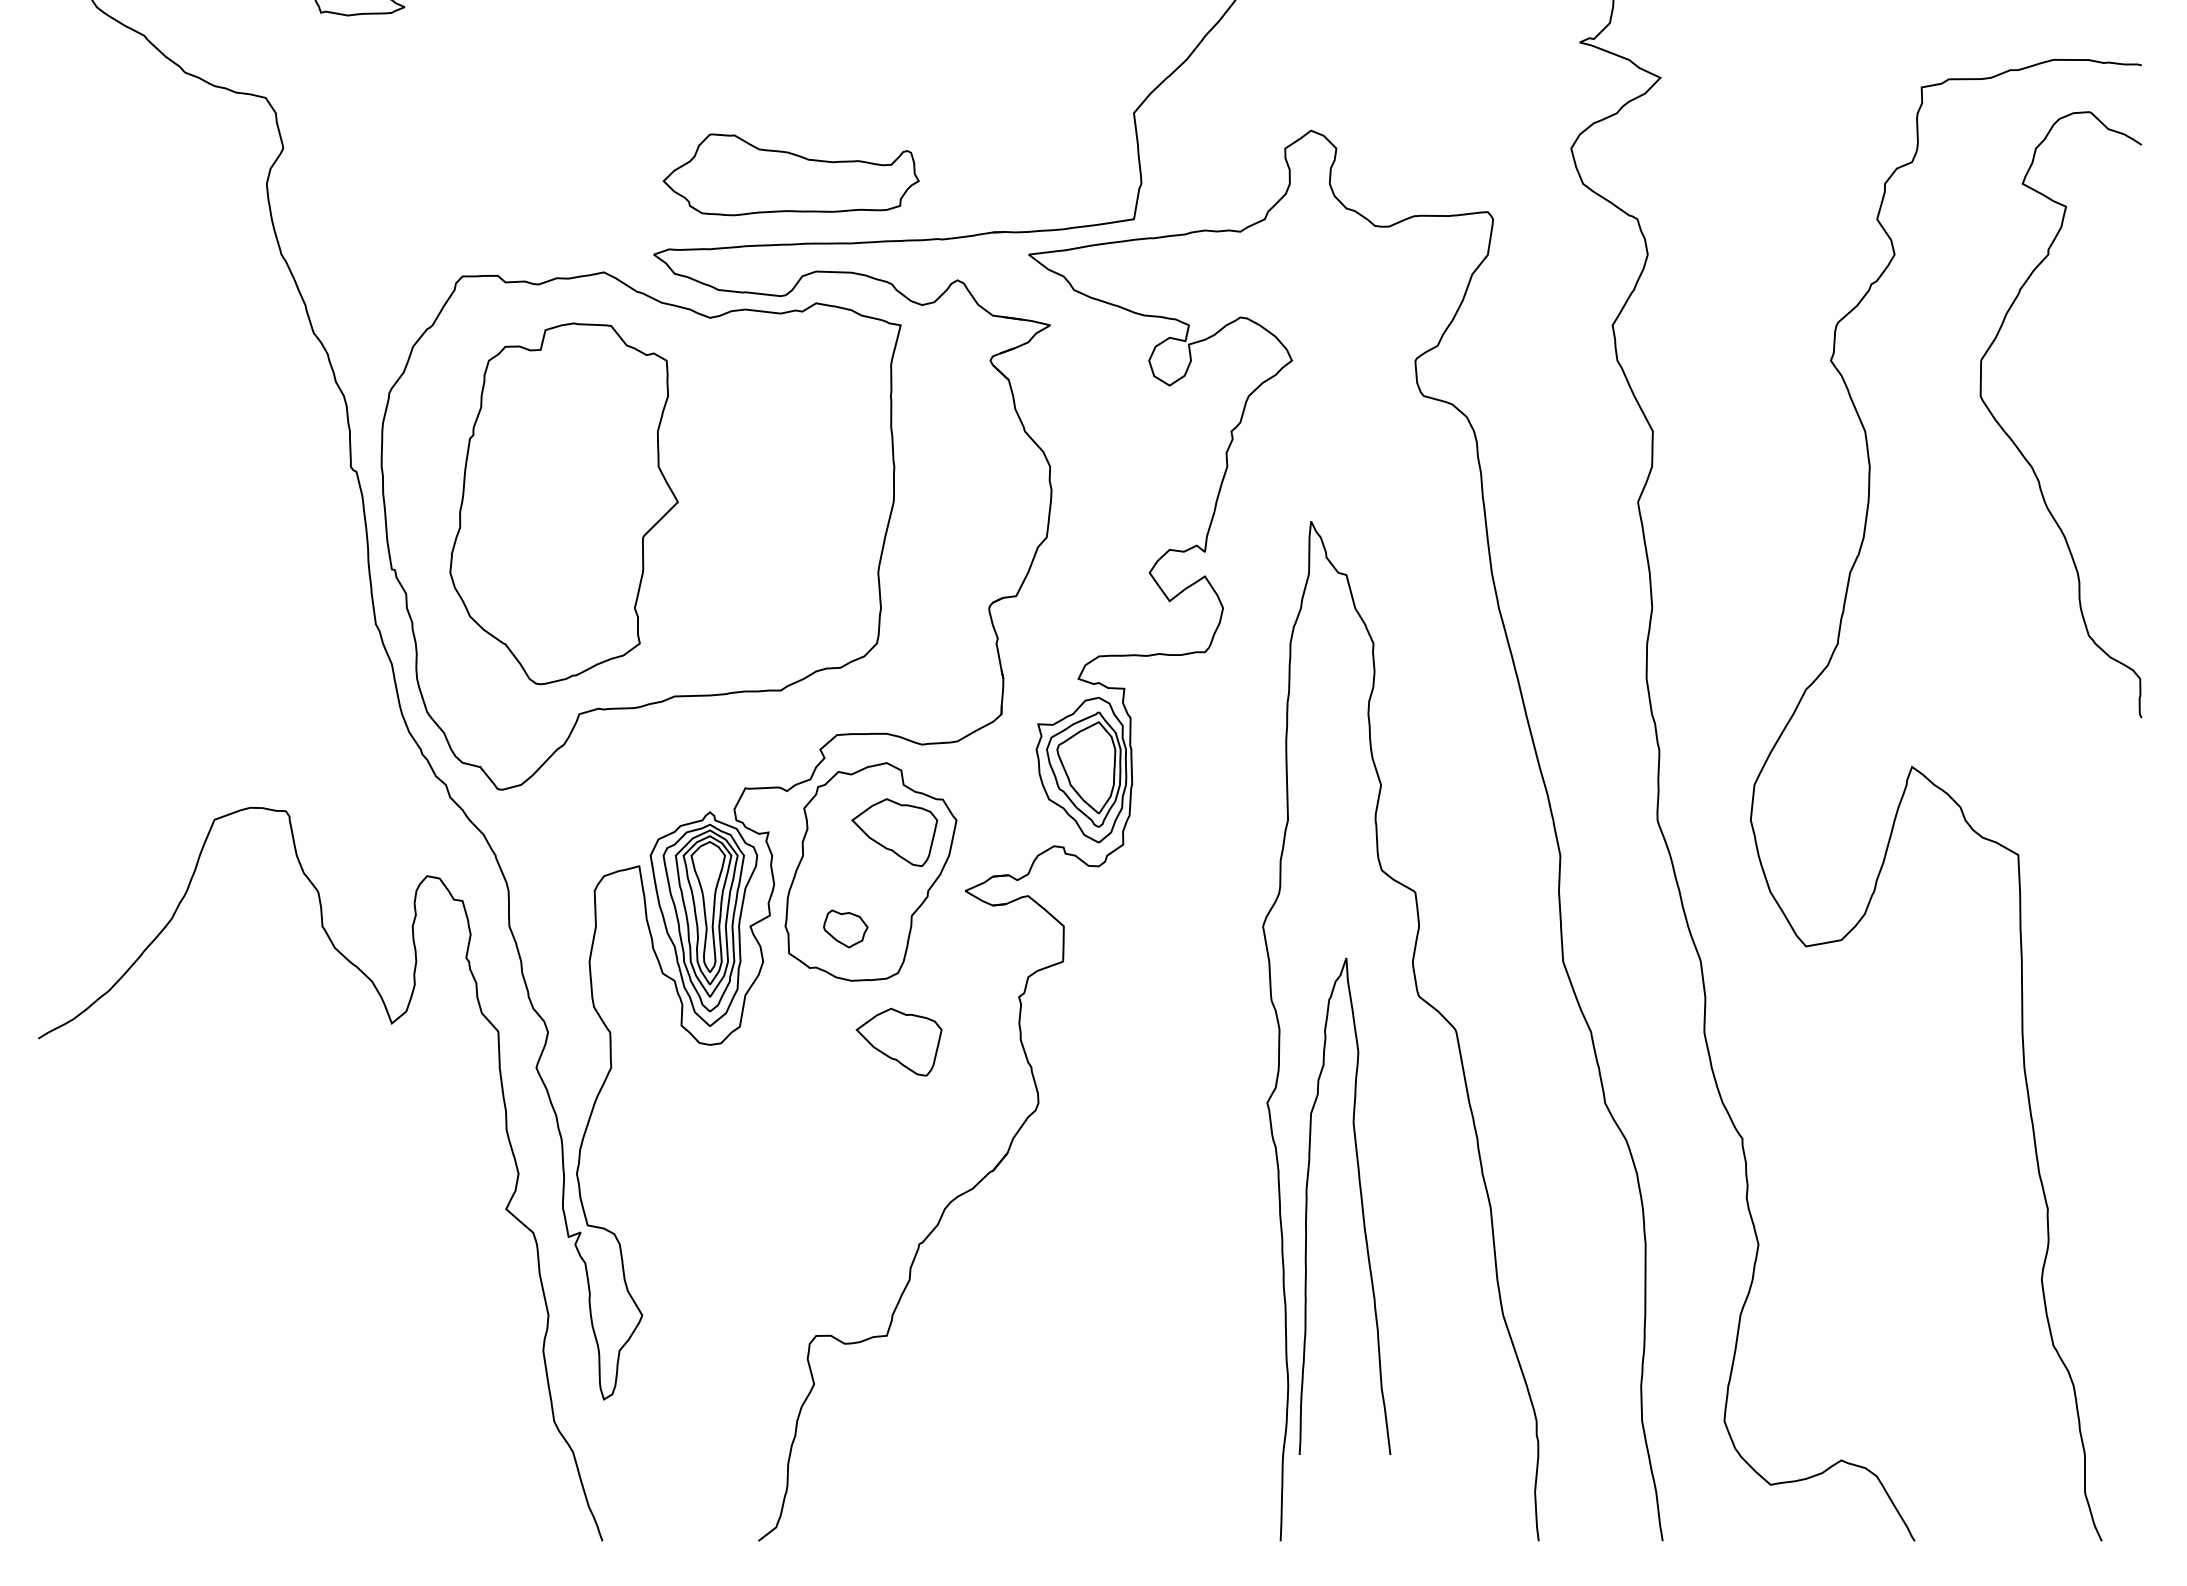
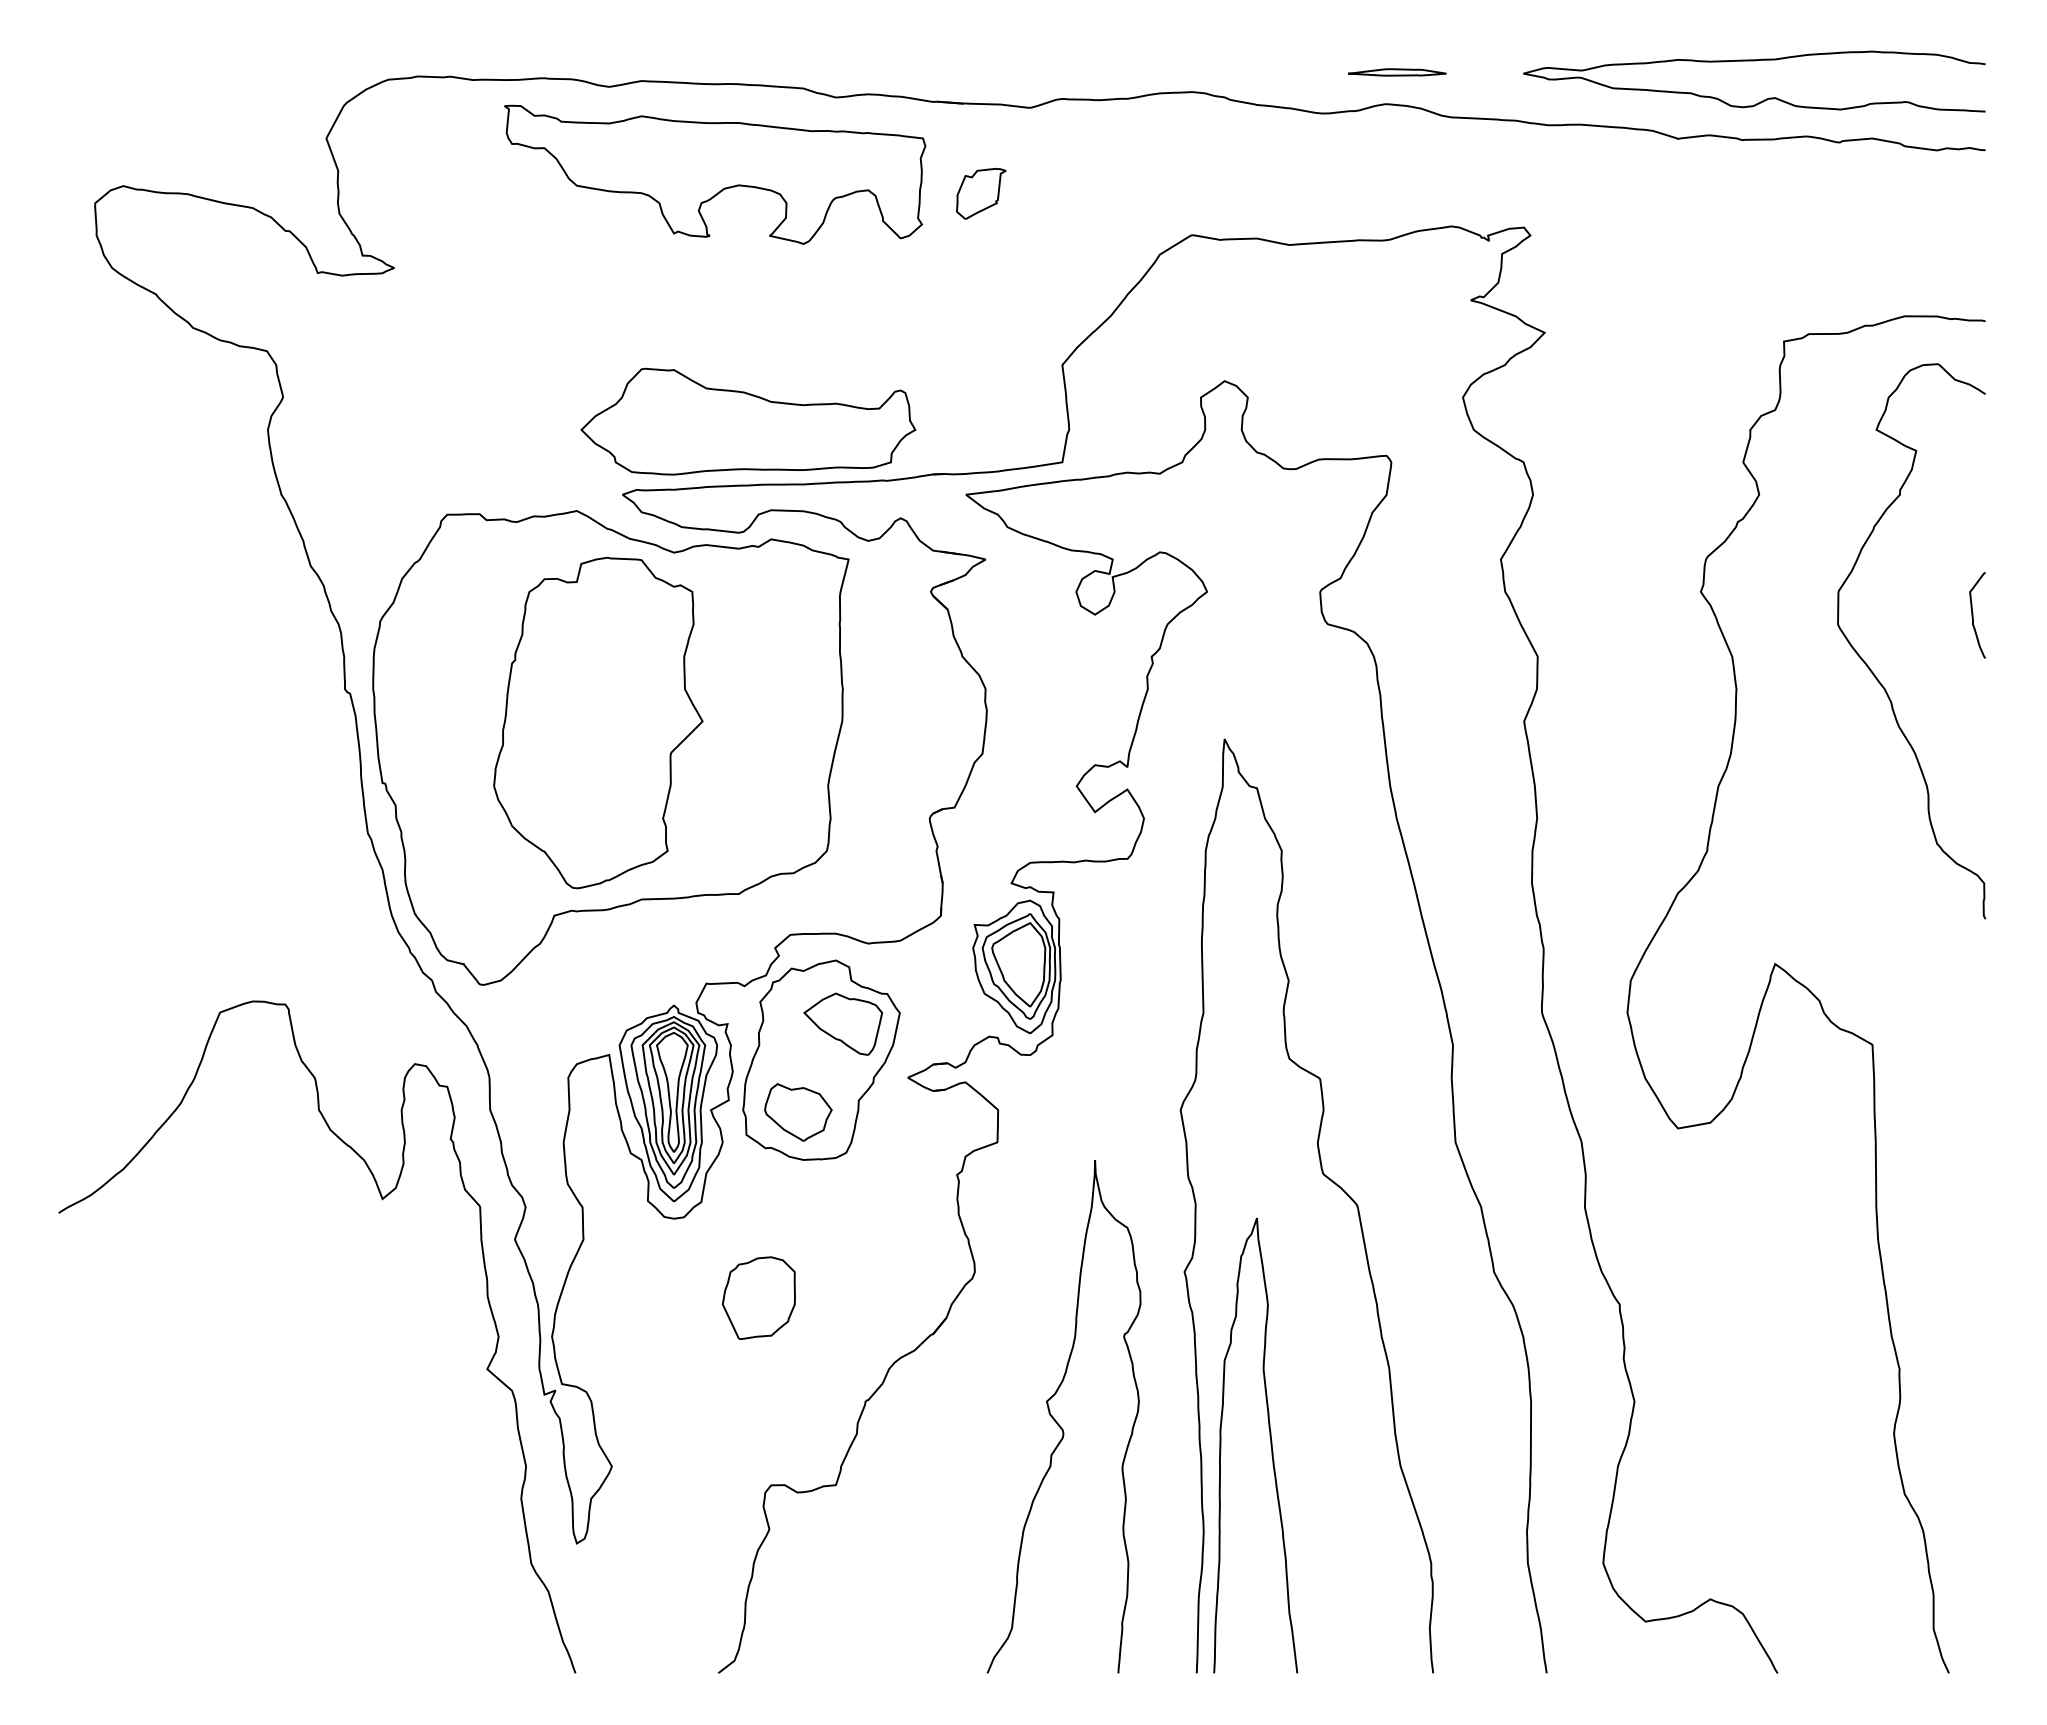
part: (791, 174) -> (748, 421), size x1.43
curve: (2128, 386) -> (1973, 615), added
part: (564, 503) -> (598, 722), moved
part: (845, 928) -> (798, 1112), size x1.67
part: (898, 1041) -> (846, 1215), removed
part: (802, 1130) -> (758, 1297), added
curve: (1361, 1206) -> (1270, 1445), moved
curve: (1128, 1266) -> (1057, 1421), added

